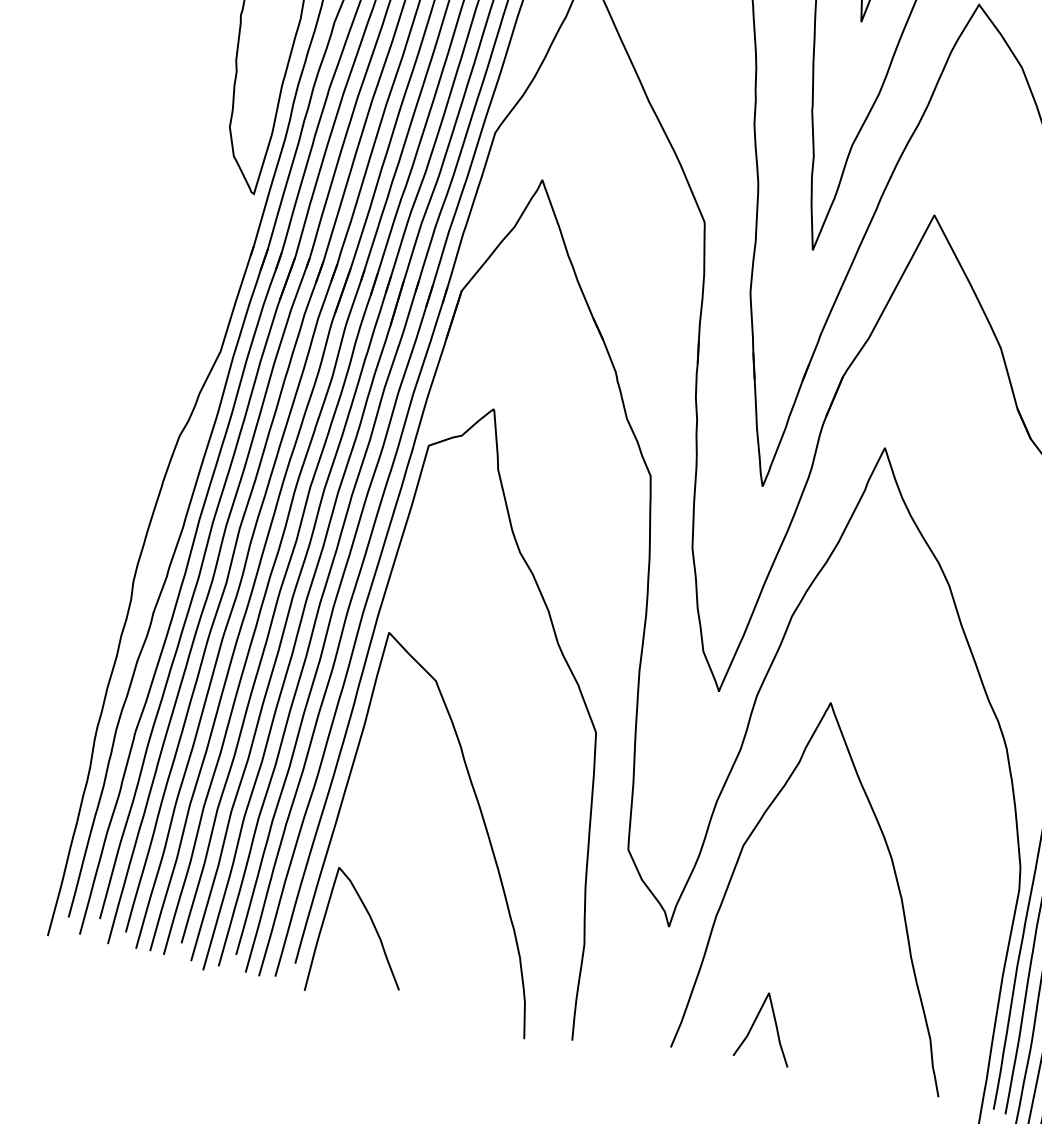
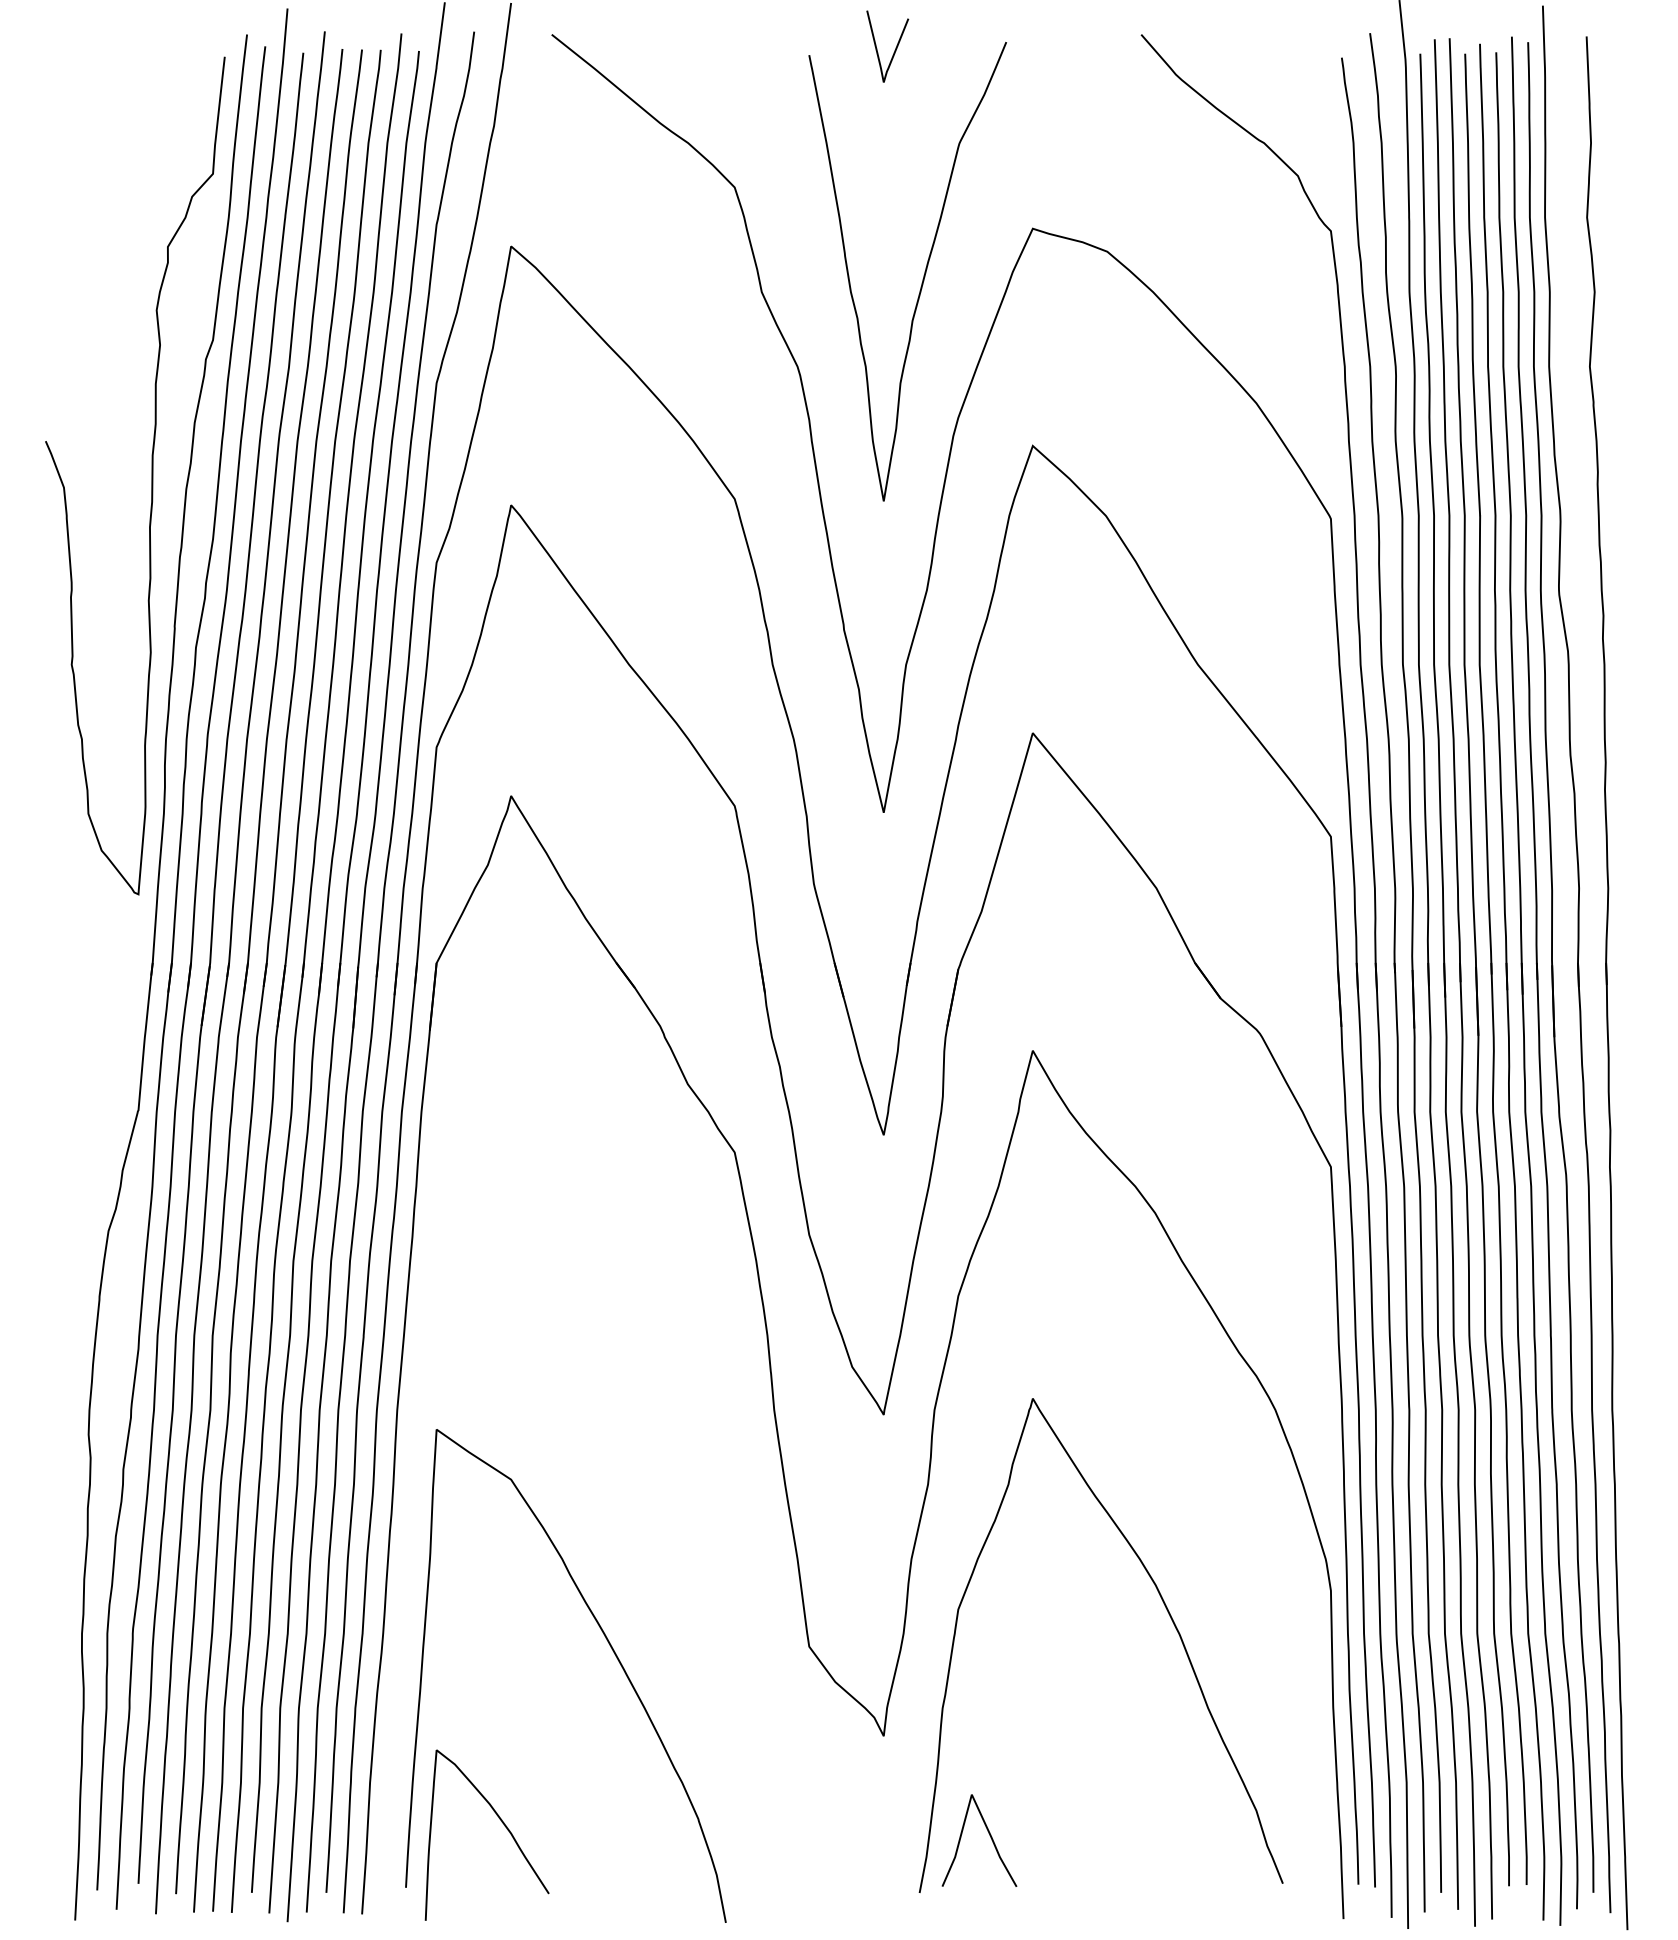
curve: (570, 671) -> (684, 1430), removed
curve: (775, 1025) -> (989, 1835), moved

